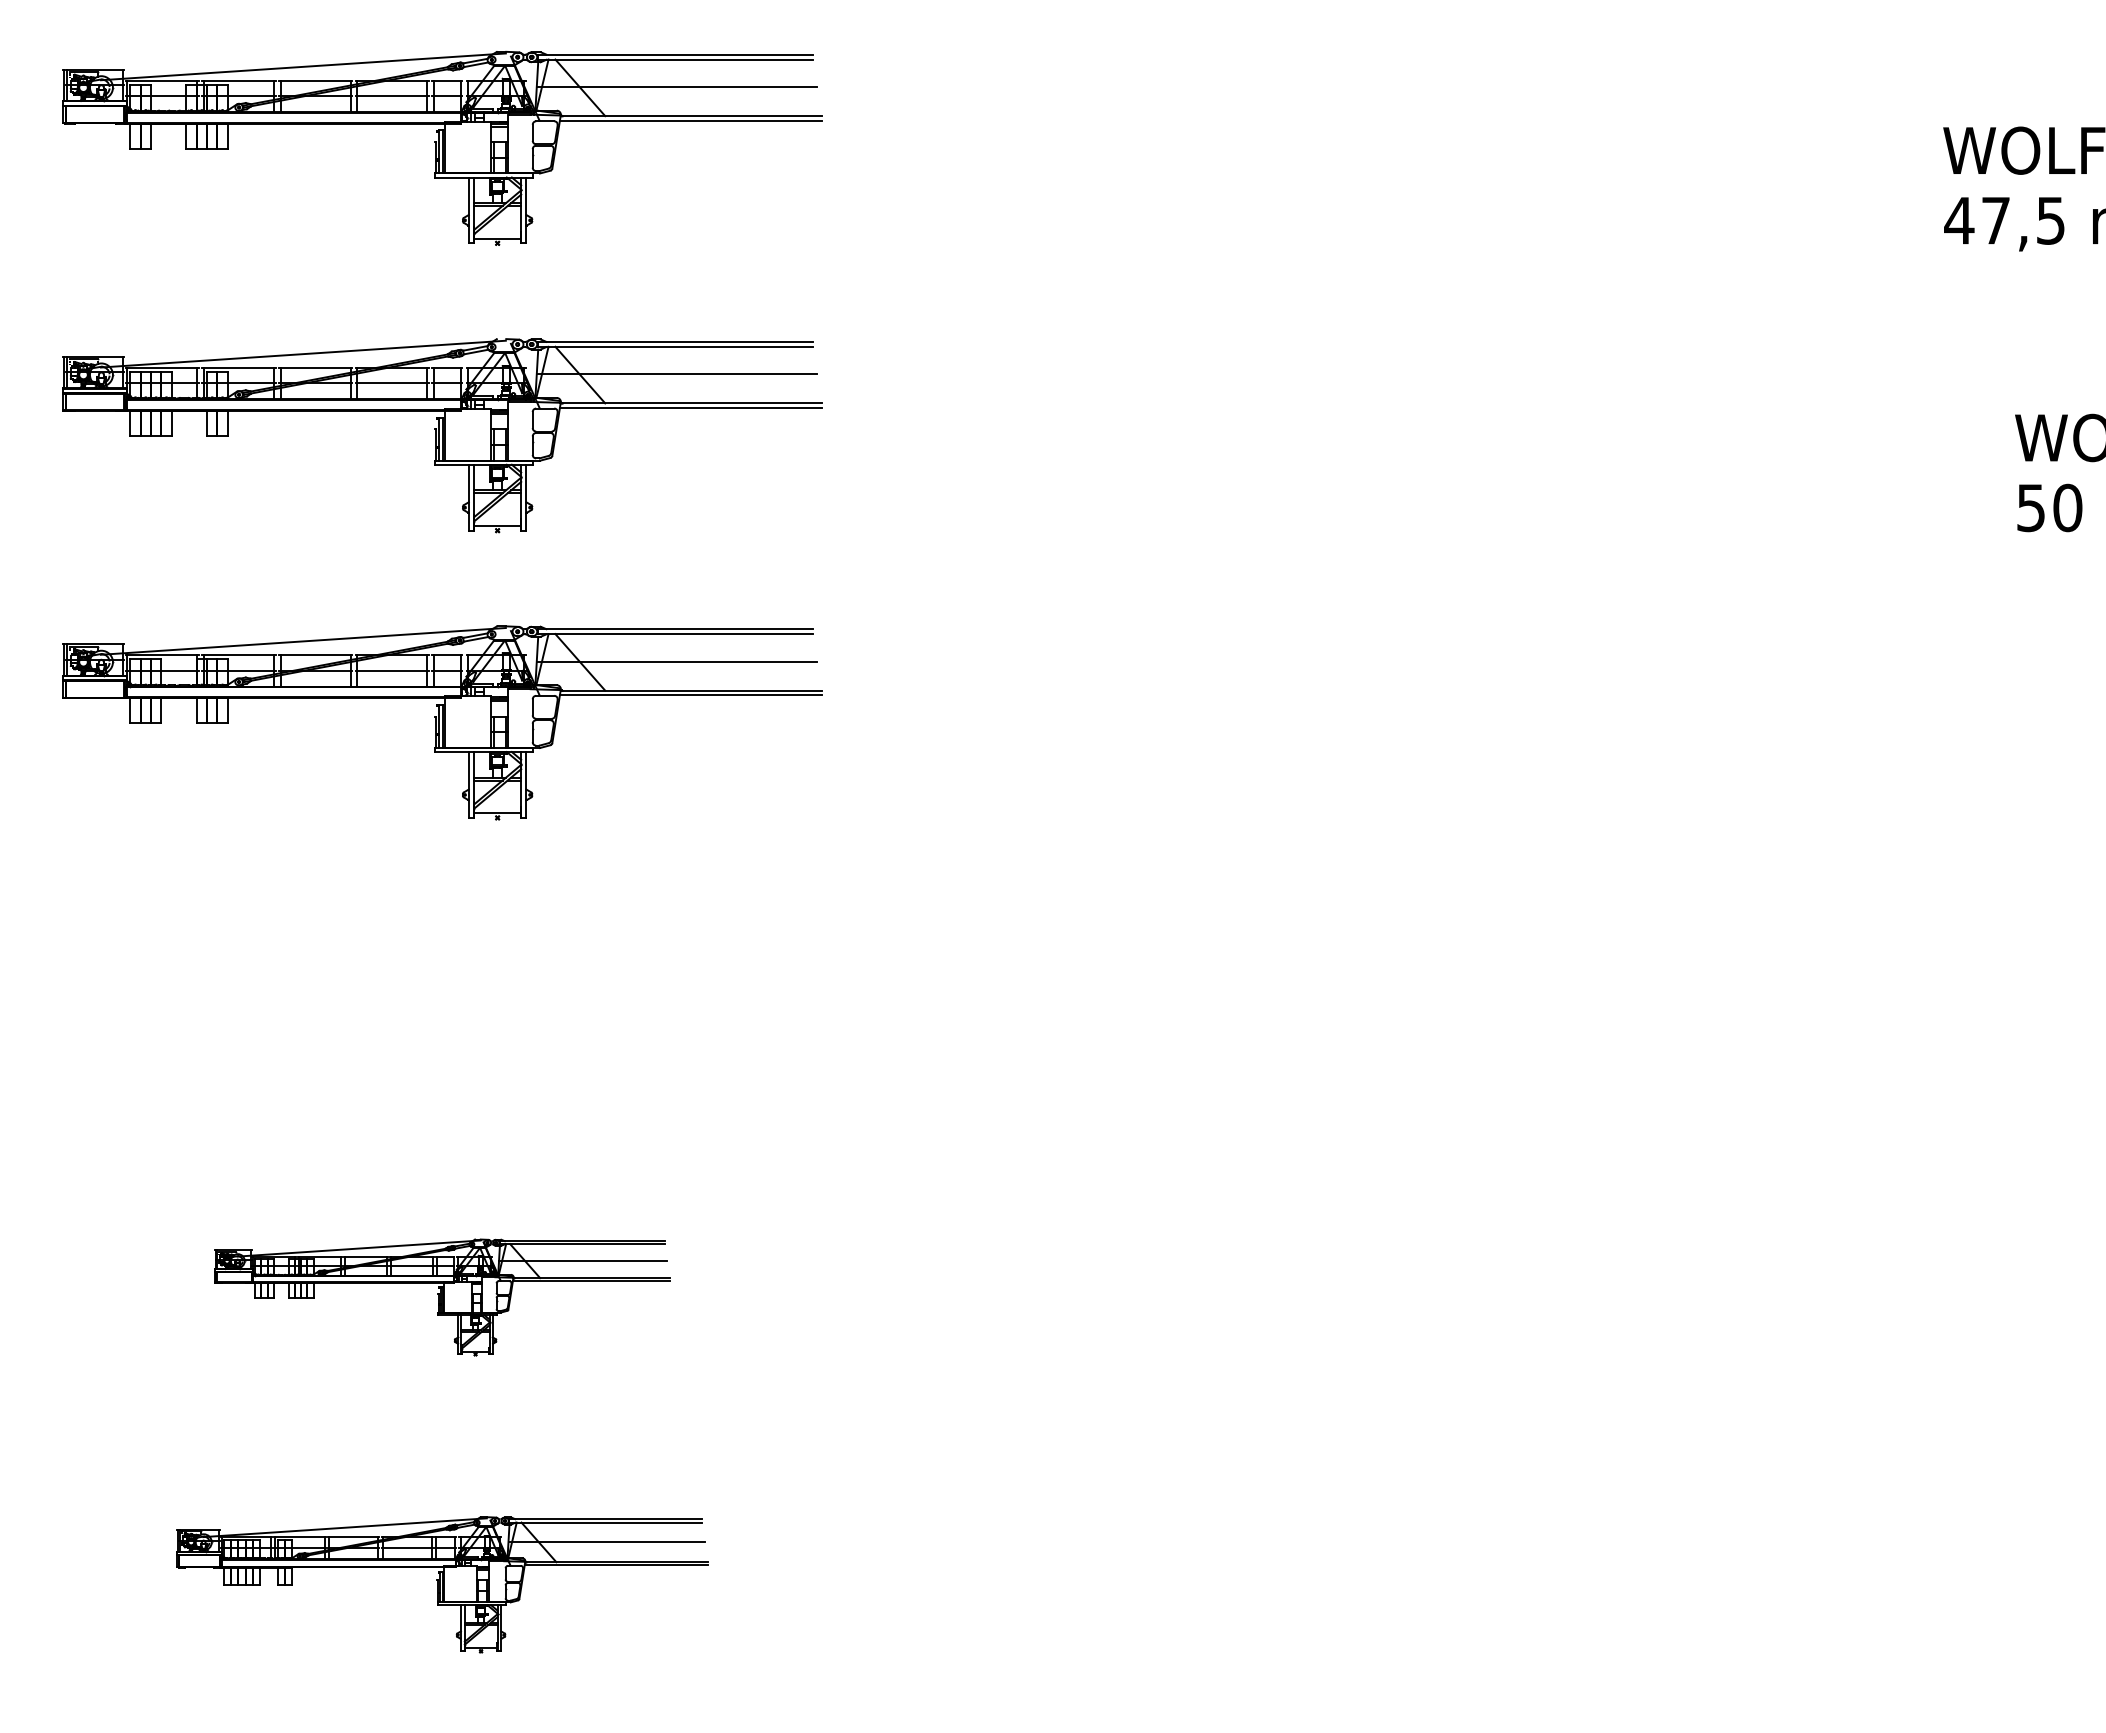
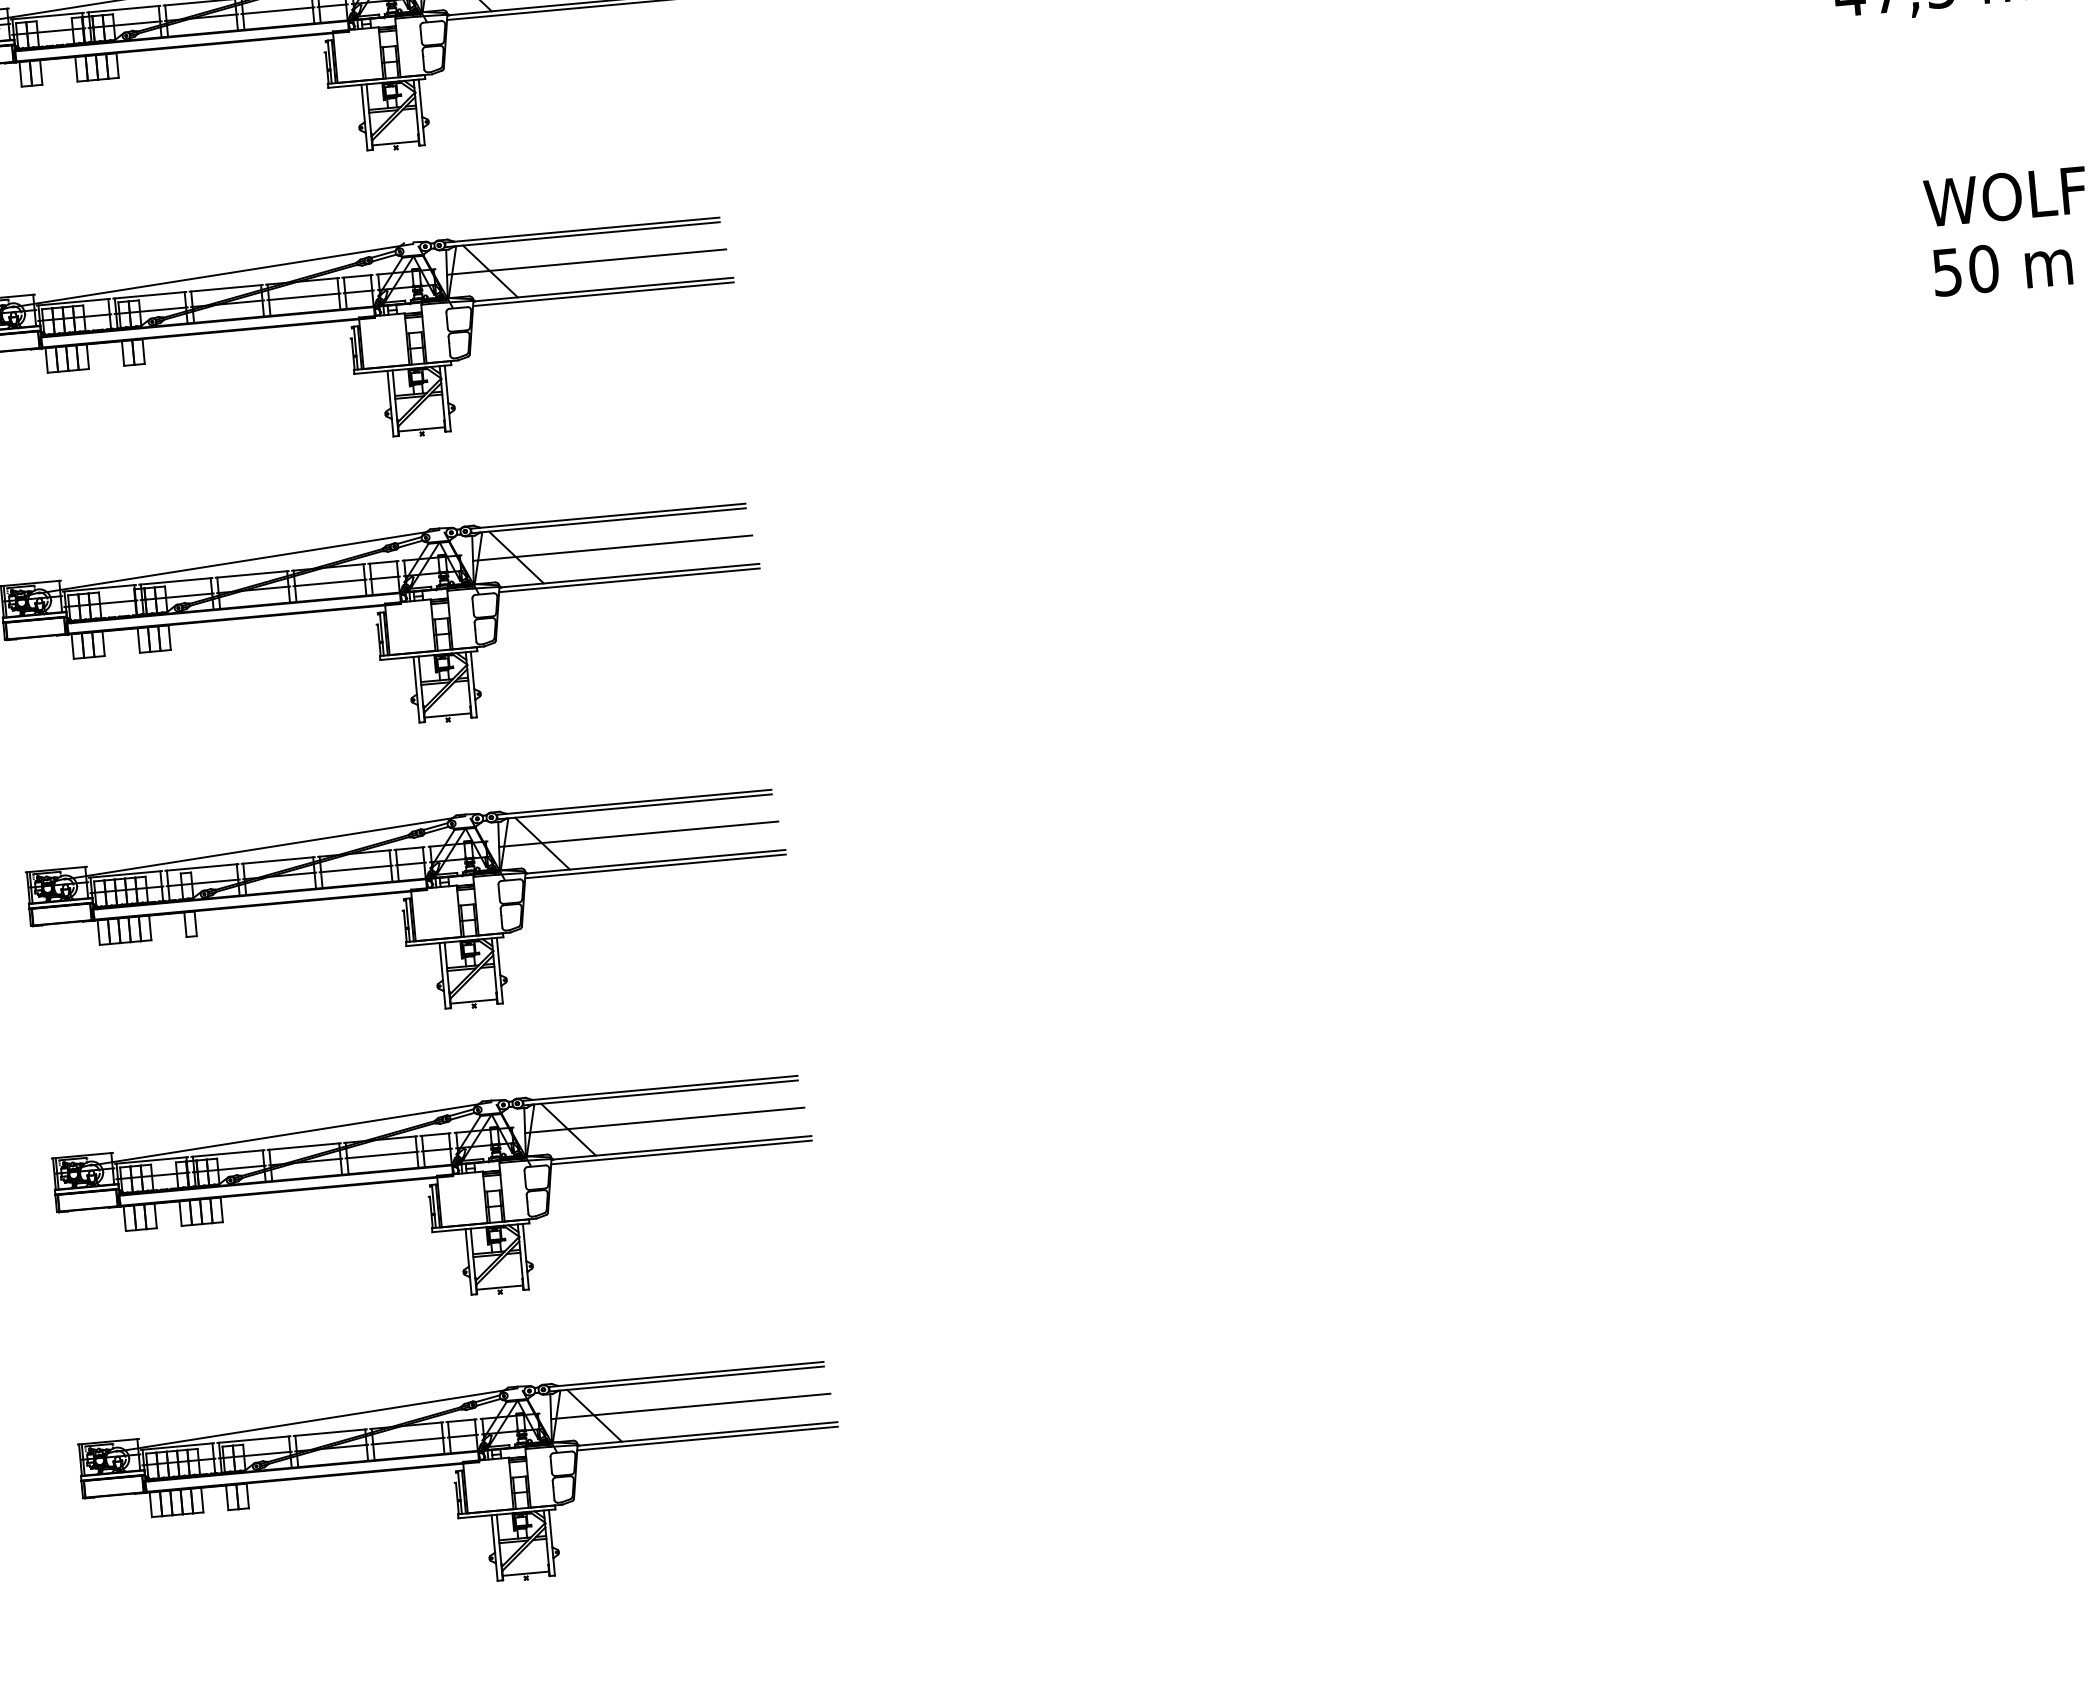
part: (442, 1009) -> (410, 915), added
part: (442, 1297) -> (436, 1202), size x1.67
part: (442, 1584) -> (462, 1488), size x1.43

